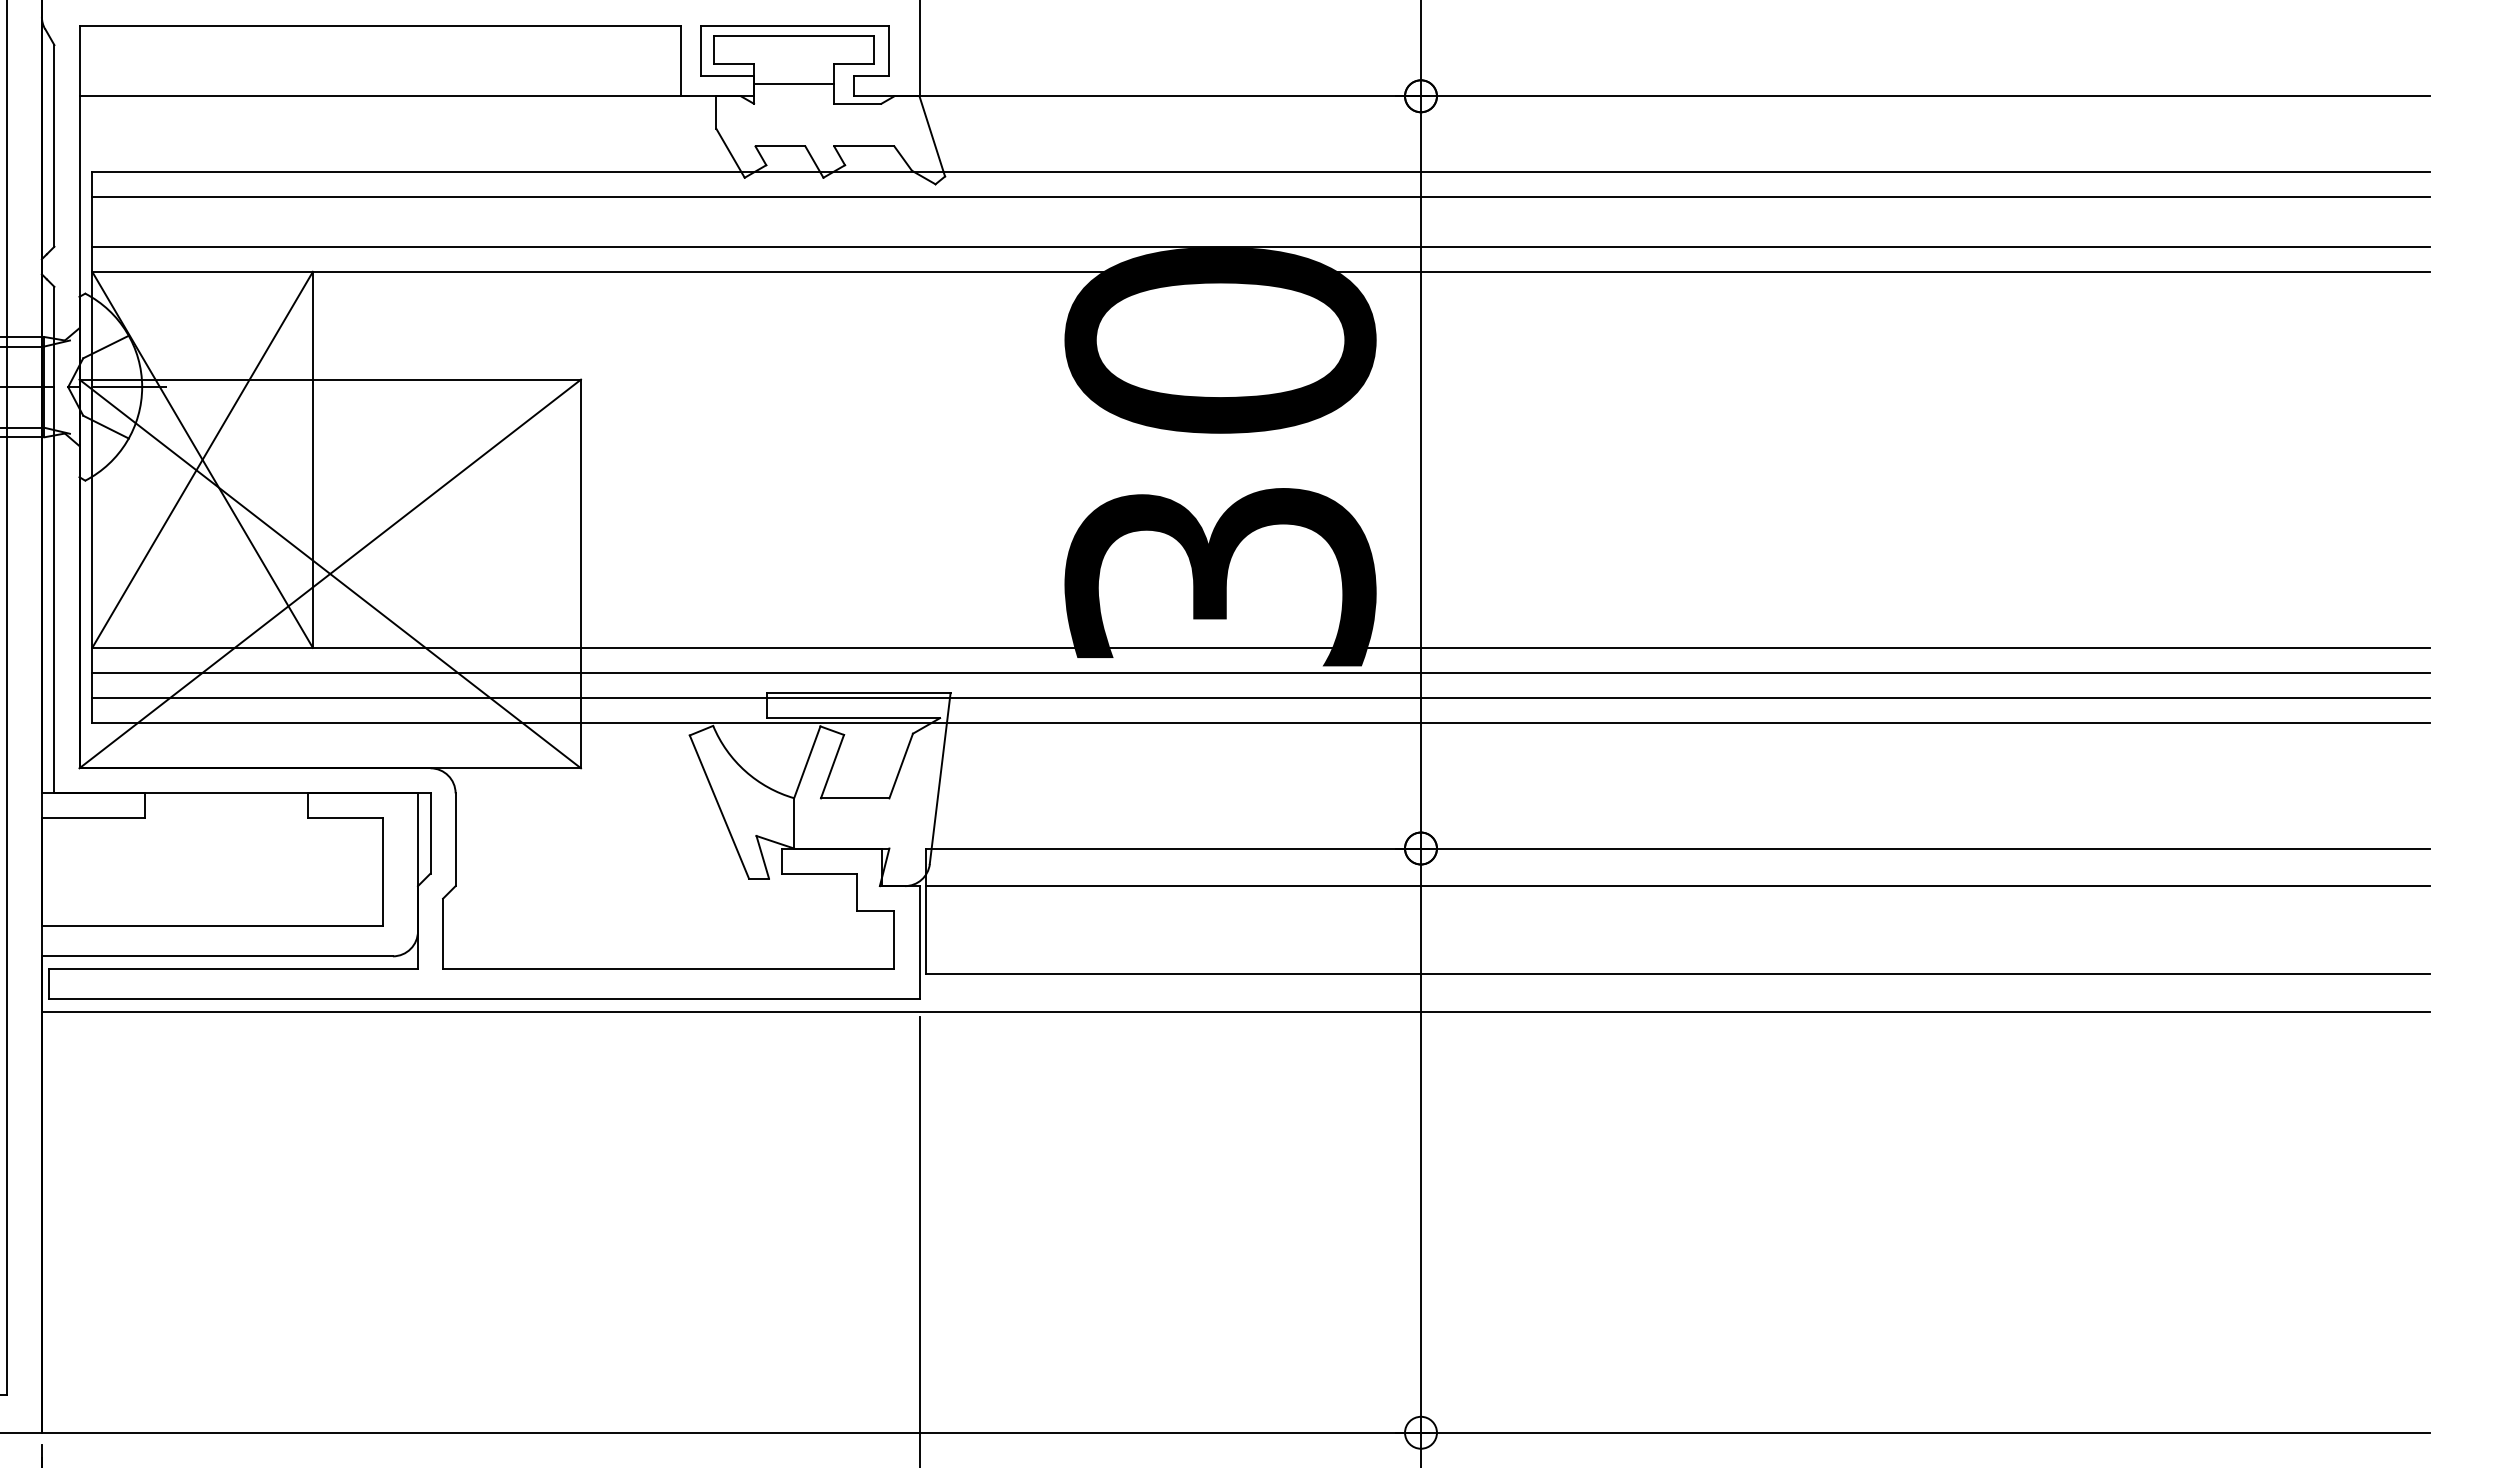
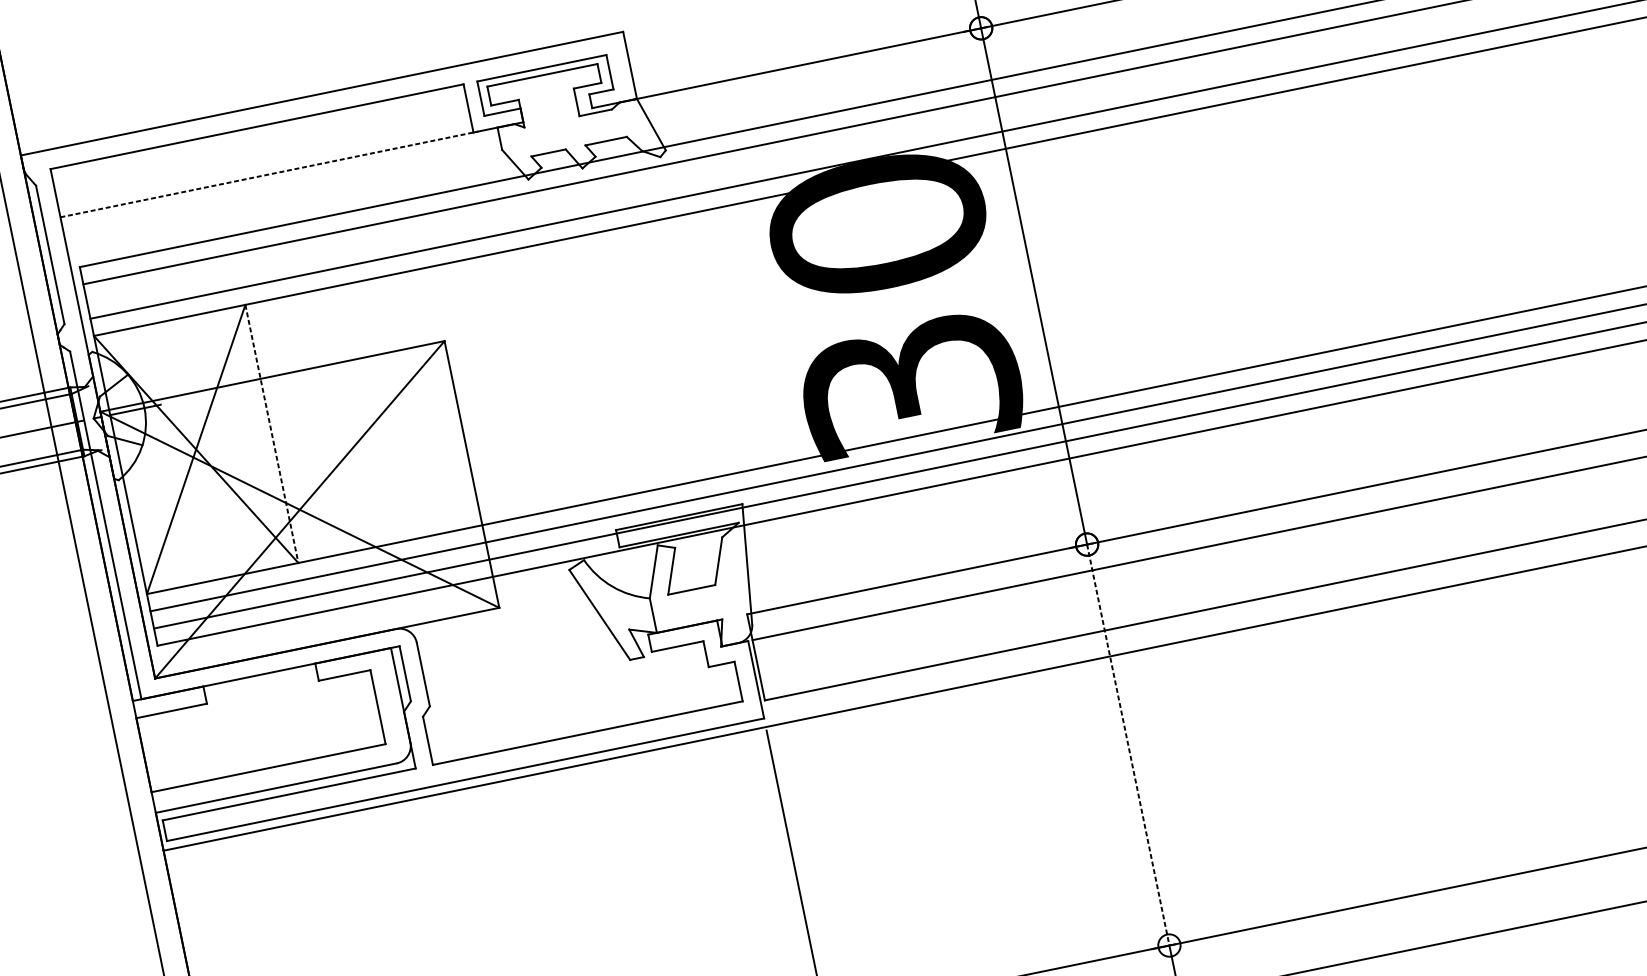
line: (794, 83) -> (549, 107), removed
line: (384, 96) -> (269, 174), solid -> dashed
line: (312, 460) -> (271, 434), solid -> dashed
line: (1421, 1141) -> (1128, 745), solid -> dashed

